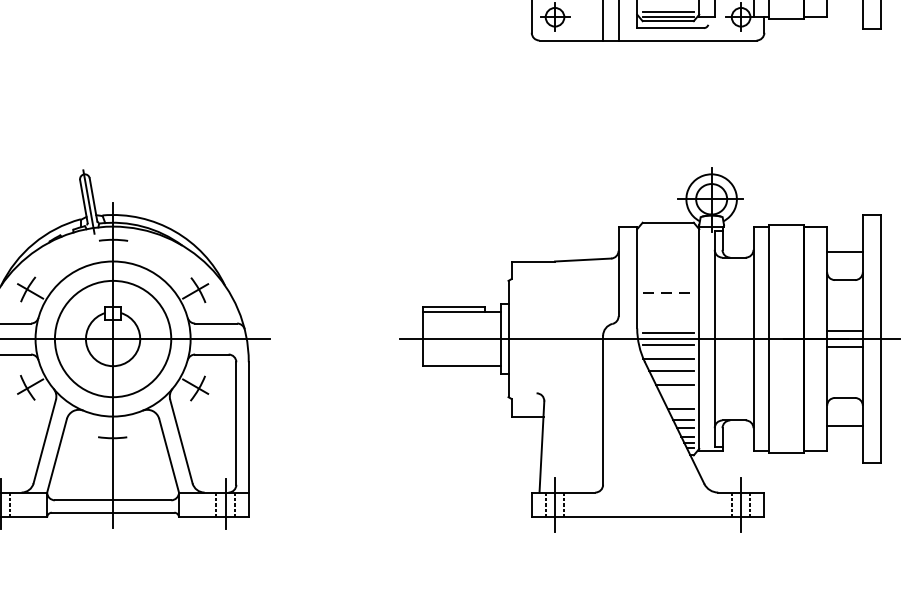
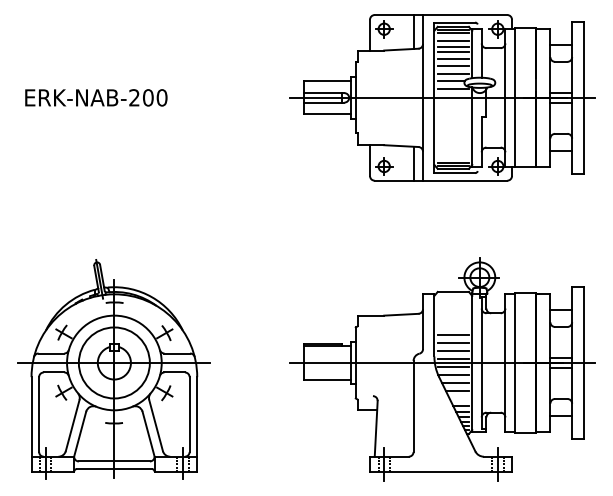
line: (668, 294) -> (453, 335), dashed -> solid
line: (666, 307) -> (452, 343), added
line: (666, 318) -> (452, 350), added

